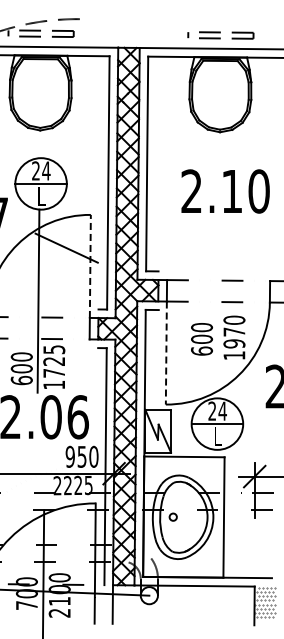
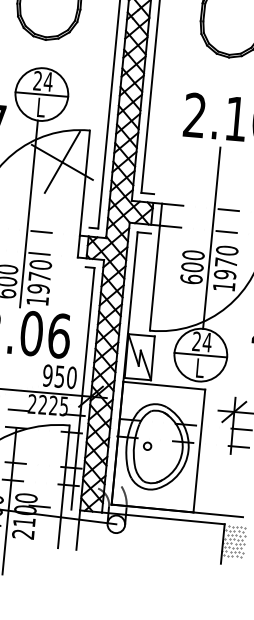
line: (66, 248) -> (62, 162), added
line: (90, 266) -> (85, 183), dashed -> solid
line: (218, 309) -> (211, 238), added
line: (166, 353) -> (155, 278), dashed -> solid
text: (54, 361) -> (40, 276), 1725 -> 1970

